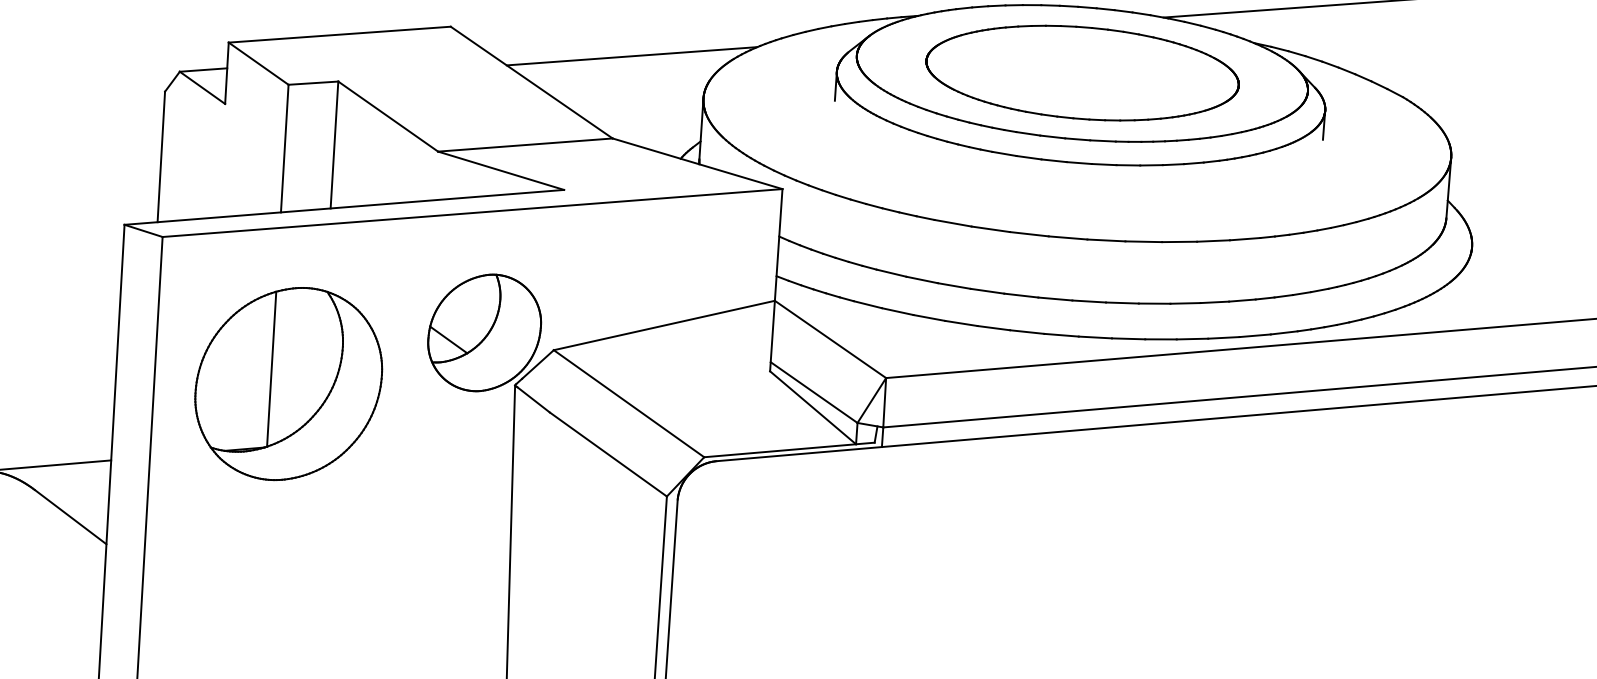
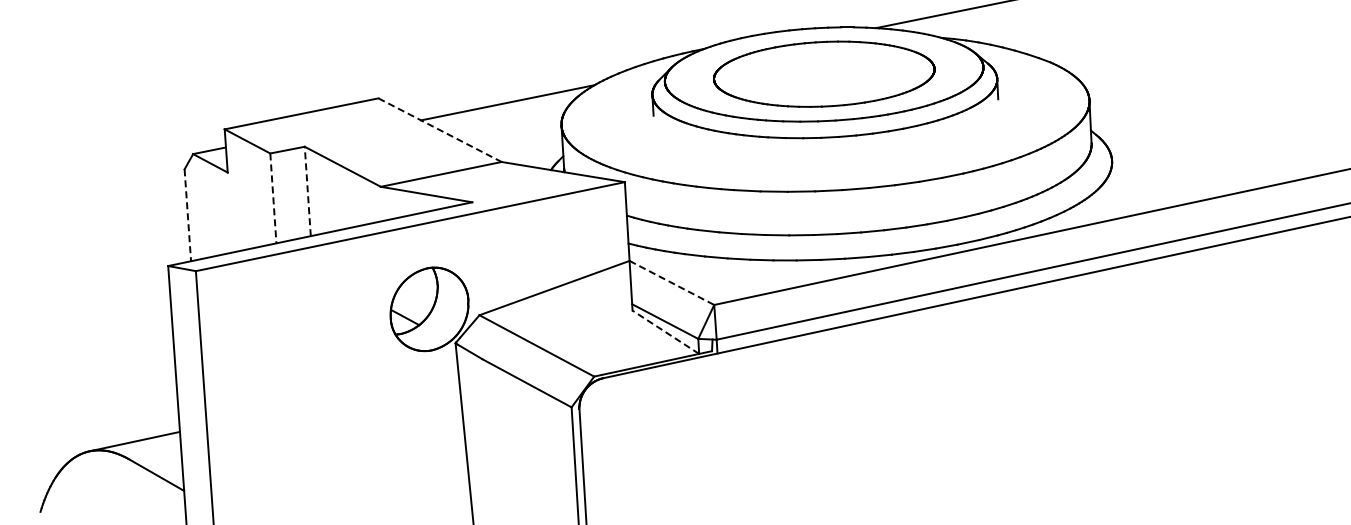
line: (532, 83) -> (440, 130), solid -> dashed
line: (334, 145) -> (307, 191), solid -> dashed
line: (284, 148) -> (273, 198), solid -> dashed
line: (160, 157) -> (187, 215), solid -> dashed
line: (830, 338) -> (671, 282), solid -> dashed
part: (287, 383) -> (296, 362), removed
line: (812, 408) -> (665, 332), solid -> dashed

